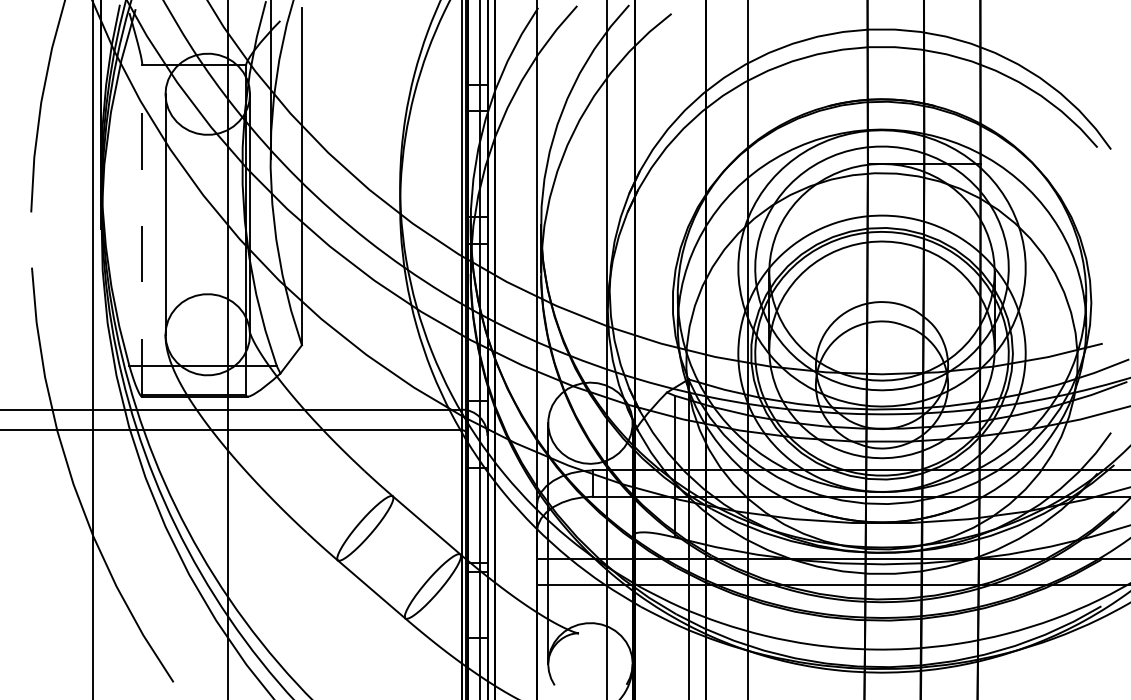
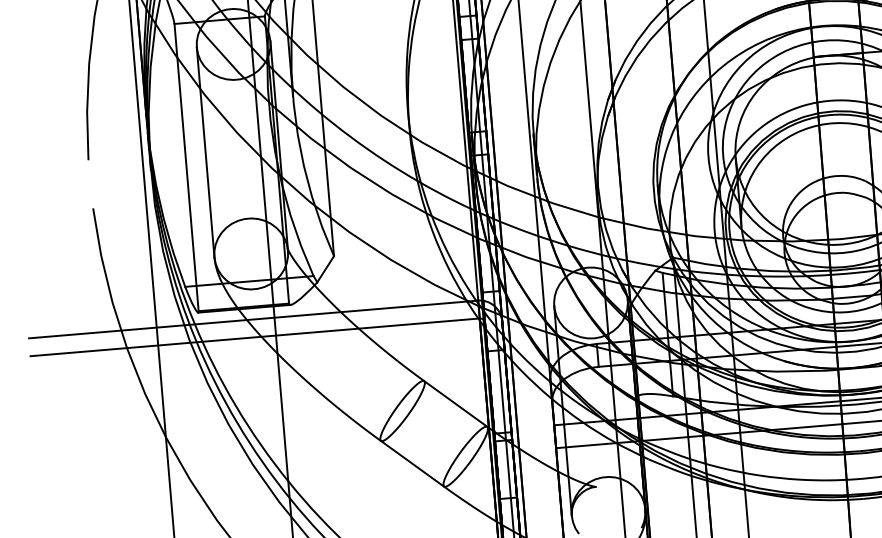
line: (142, 230) -> (186, 167), dashed -> solid

